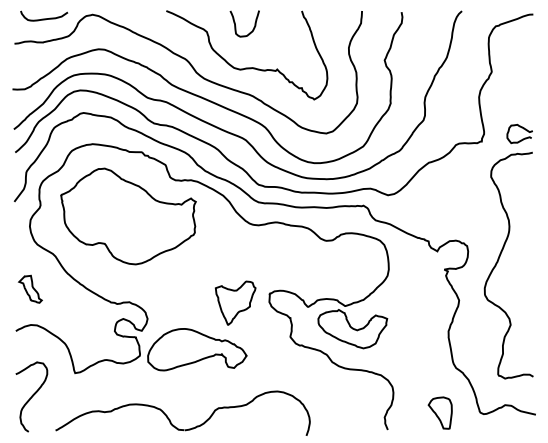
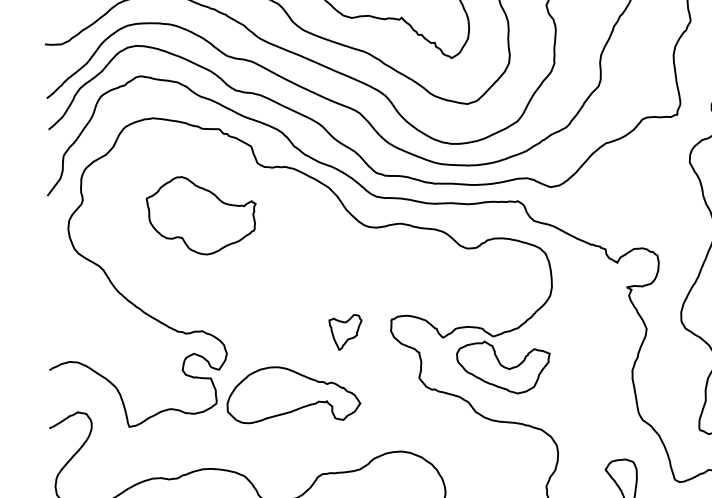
part: (128, 216) -> (201, 215), size x0.6
part: (30, 288) -> (69, 312), removed
part: (235, 302) -> (345, 331), size x0.6

